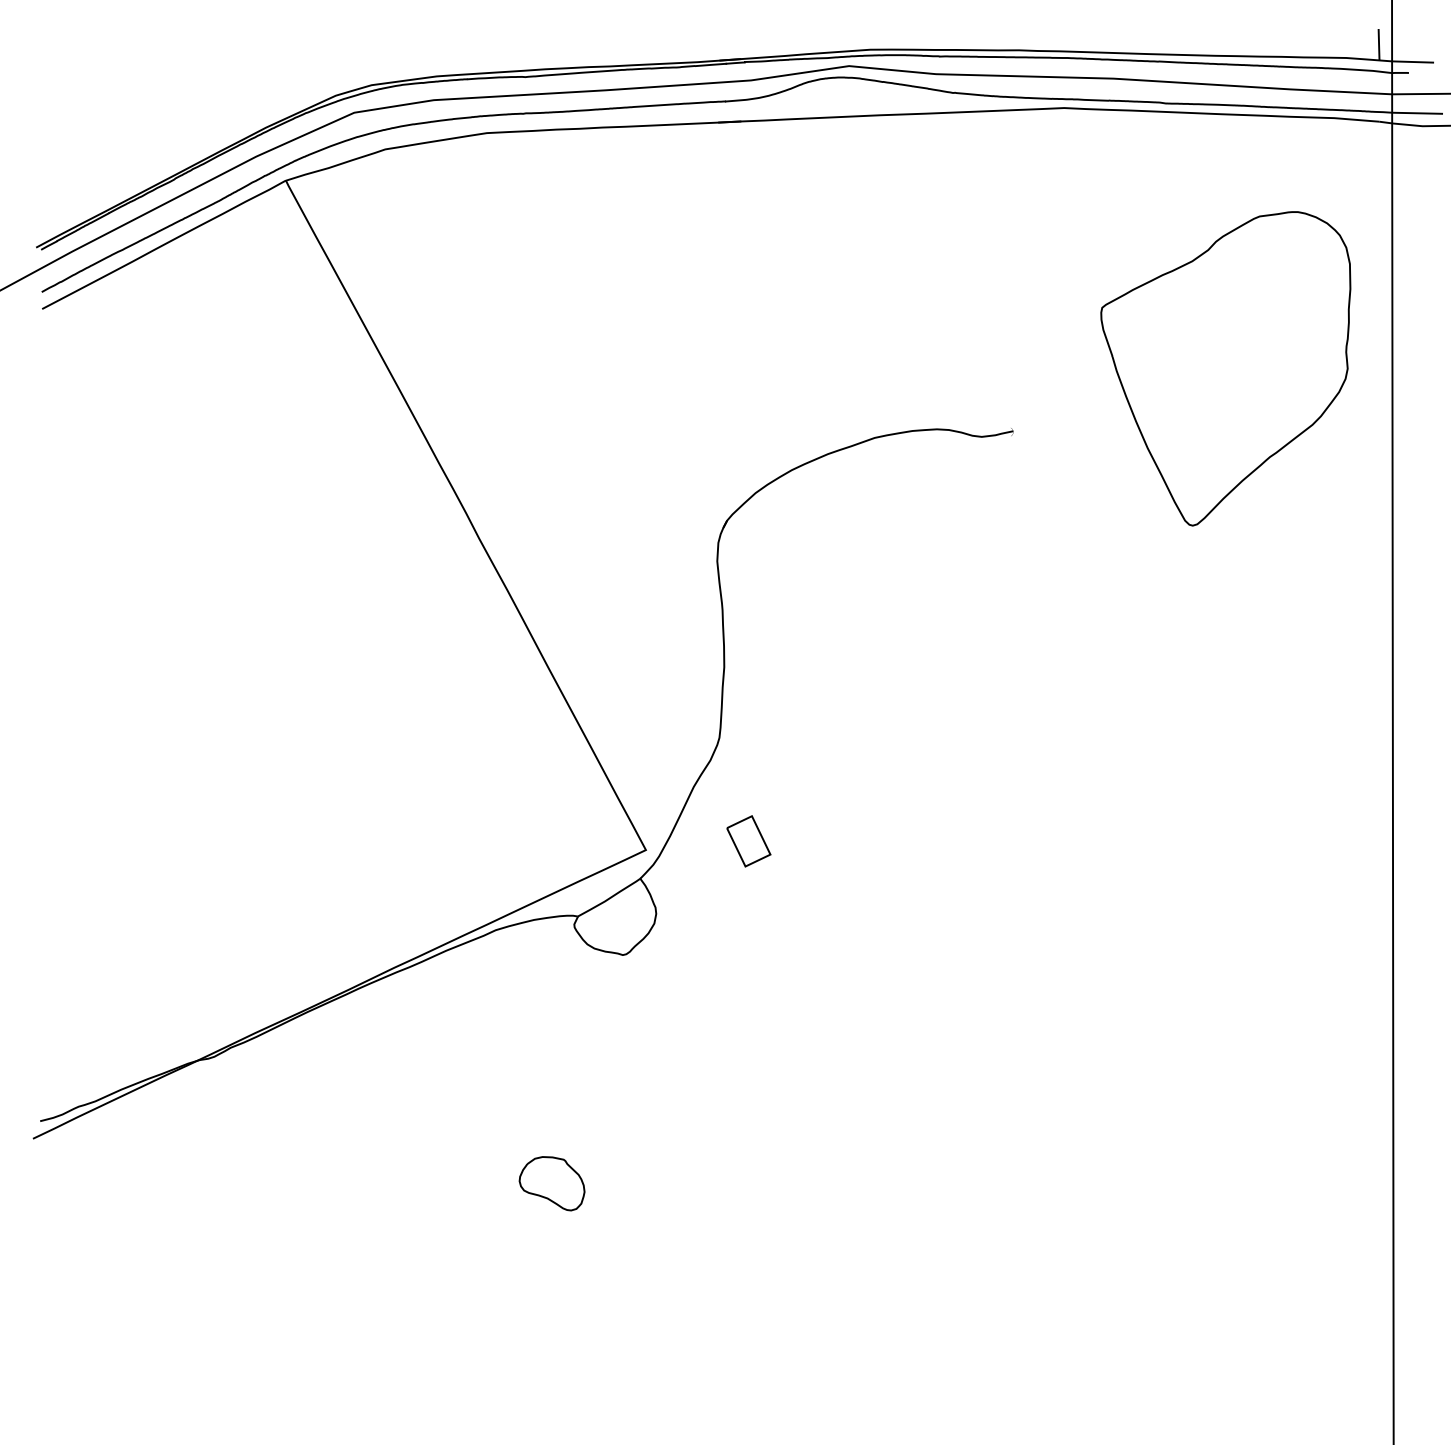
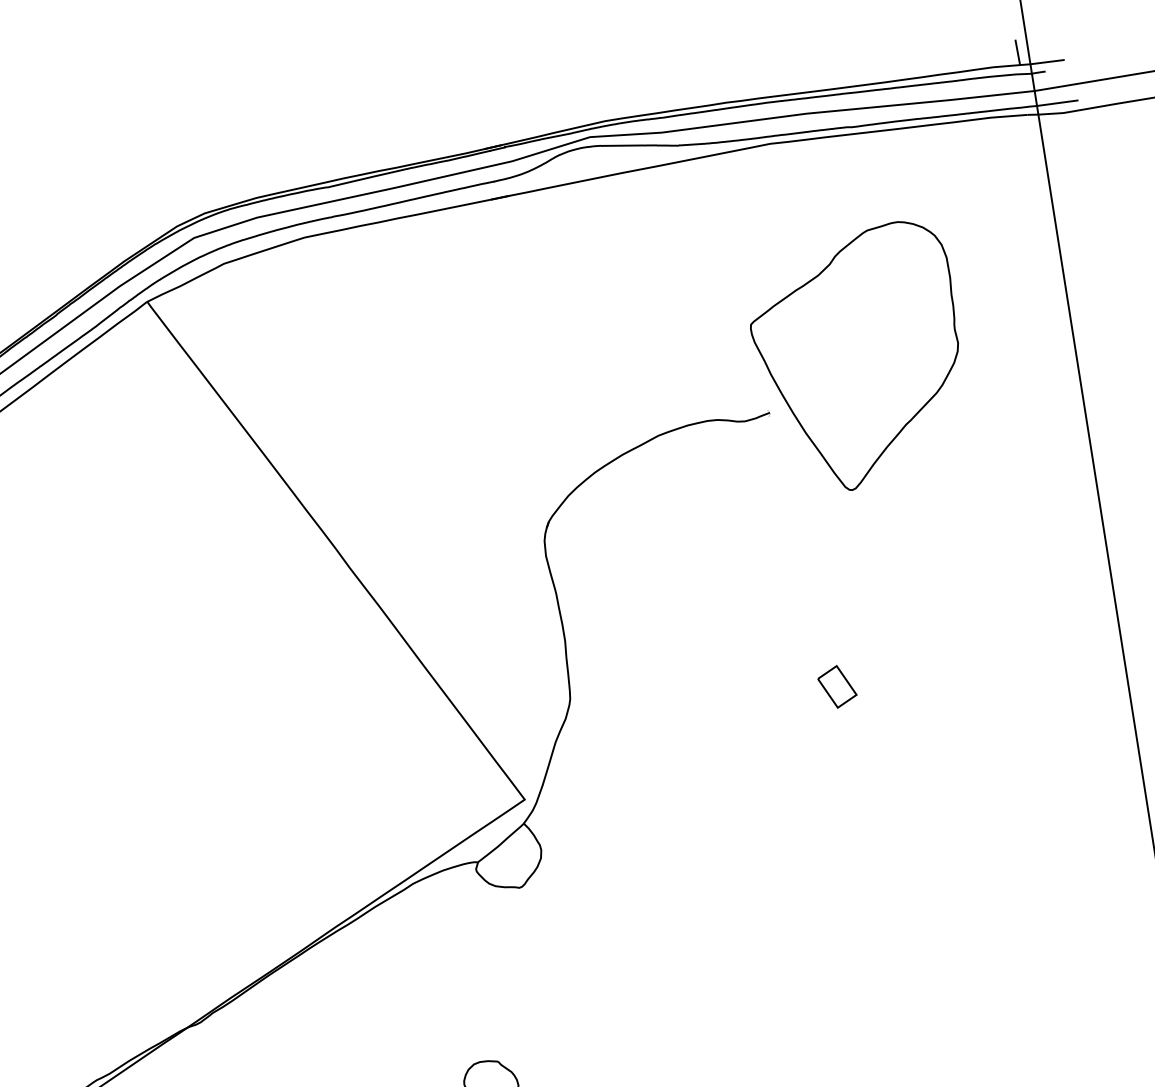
part: (1225, 368) -> (858, 358), moved
part: (748, 841) -> (837, 687), moved

